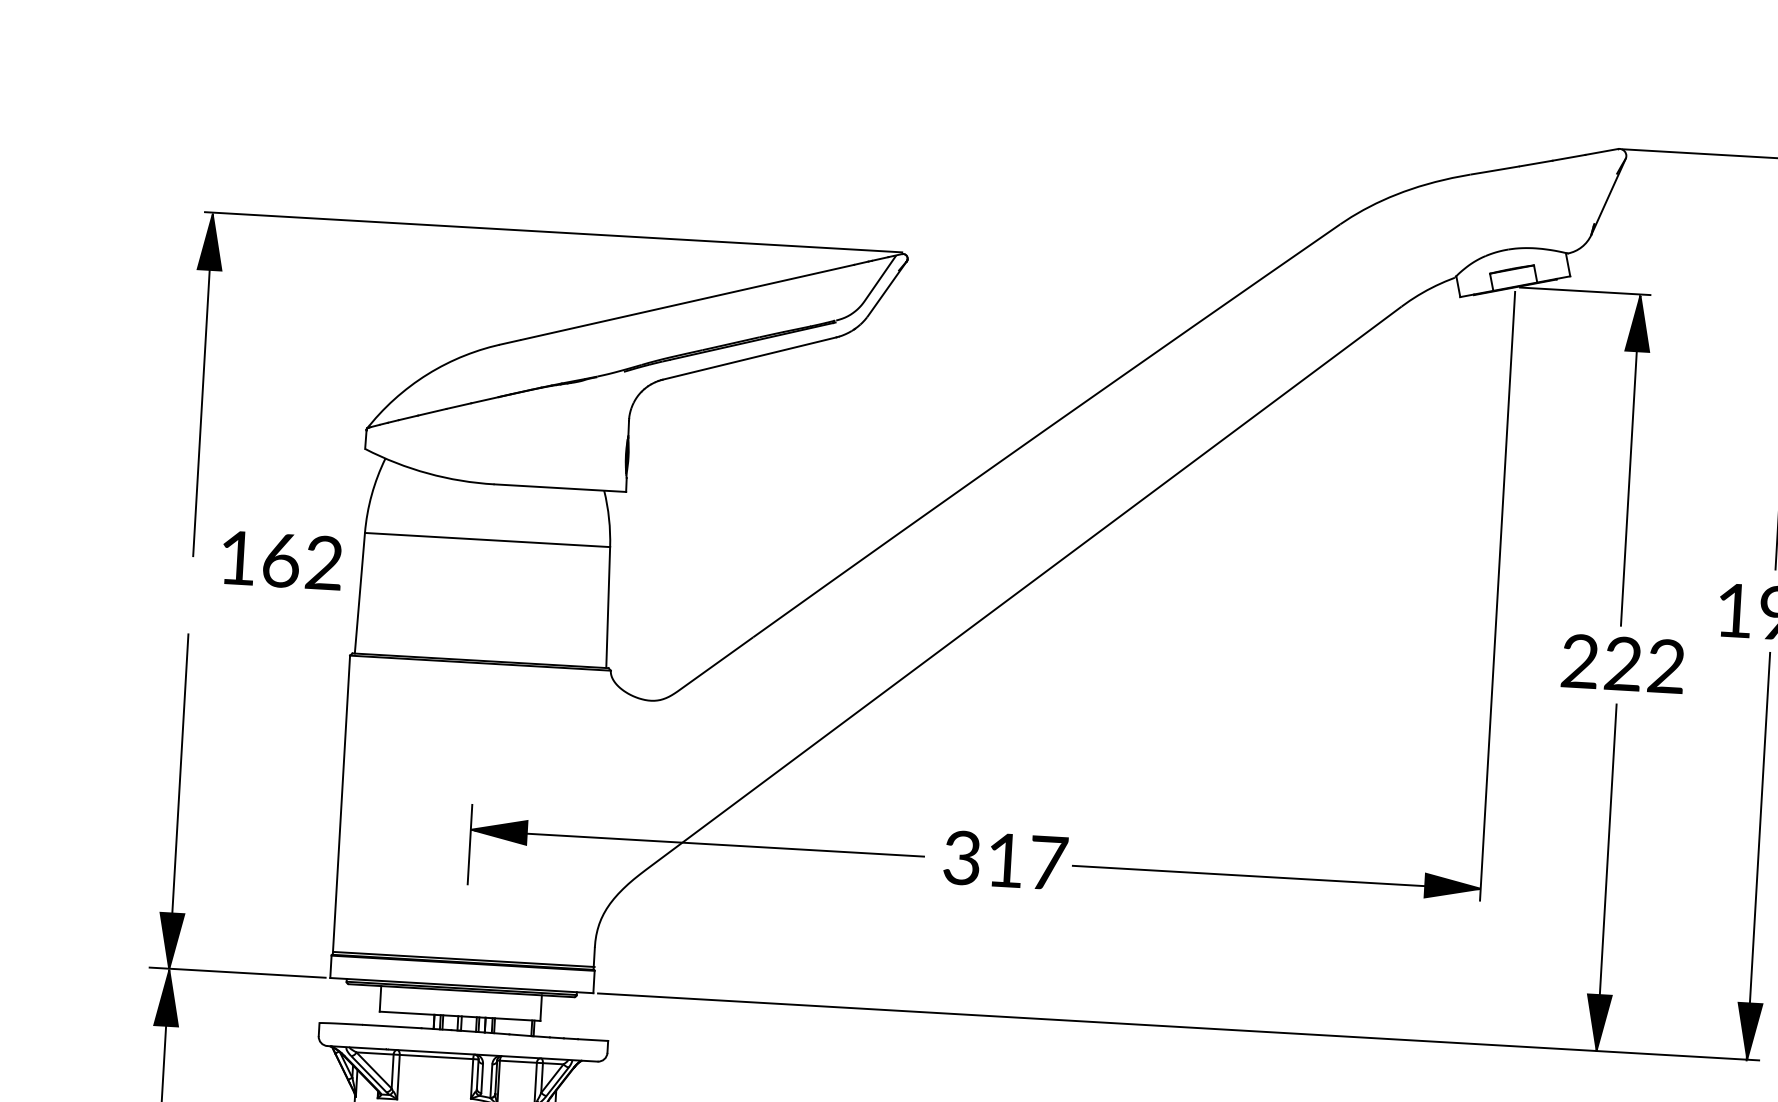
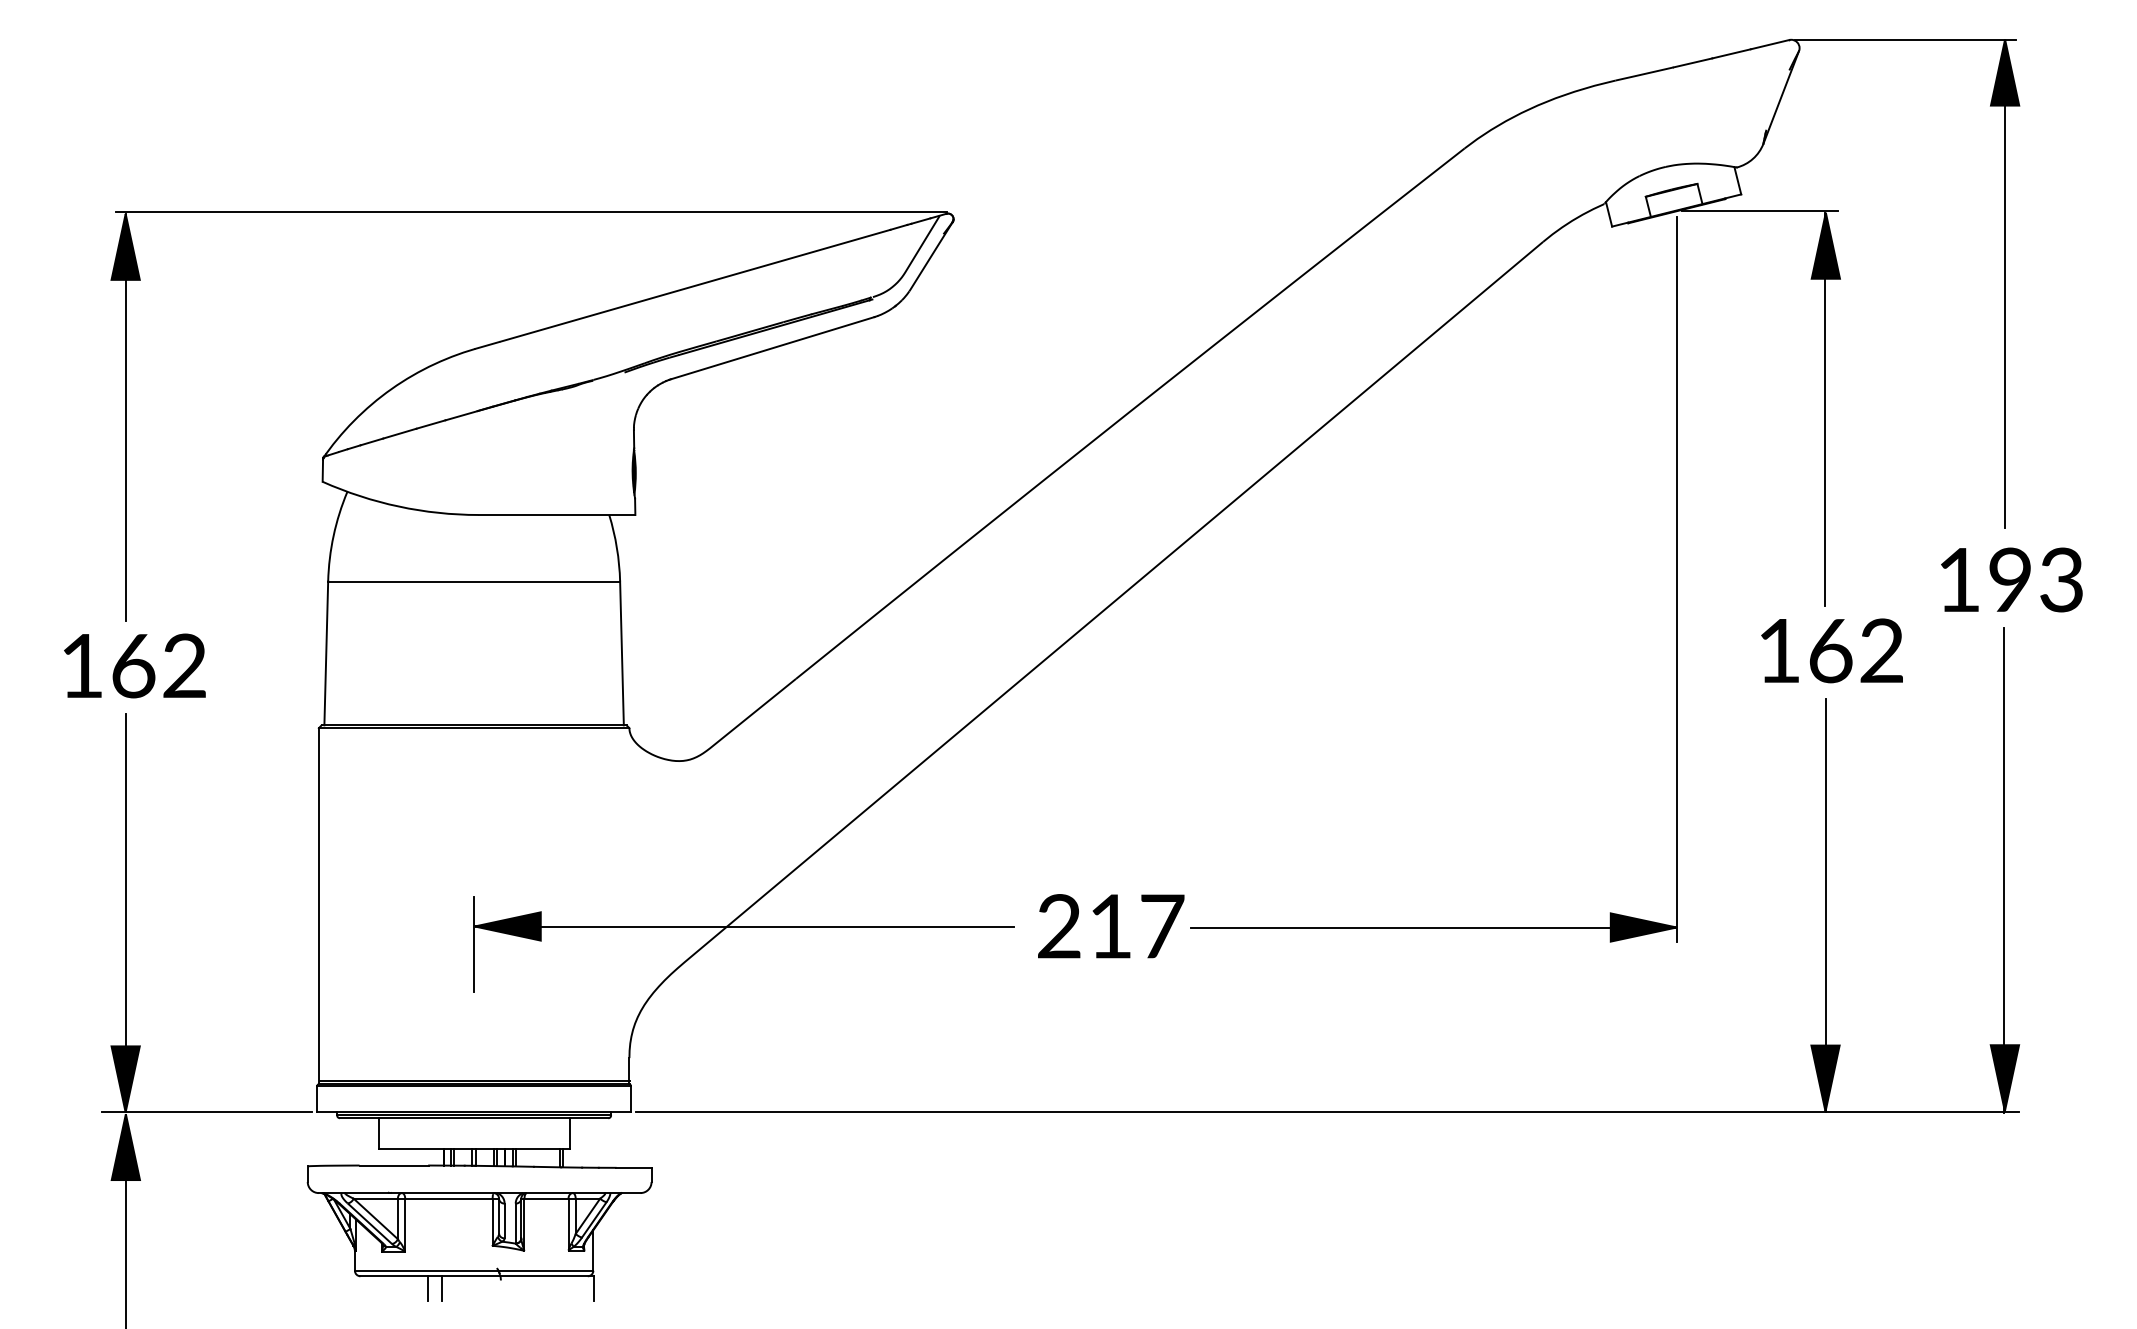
text: (281, 560) -> (134, 665), moved
text: (1601, 662) -> (1804, 650), 222 -> 162
text: (961, 858) -> (1058, 926), 317 -> 217

